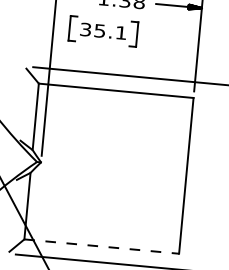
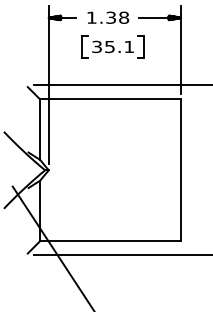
part: (102, 30) -> (112, 46), moved
line: (102, 247) -> (111, 241), dashed -> solid

